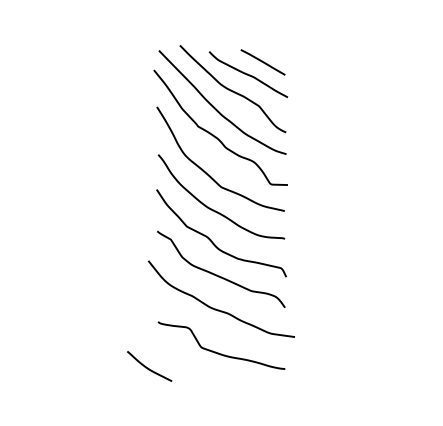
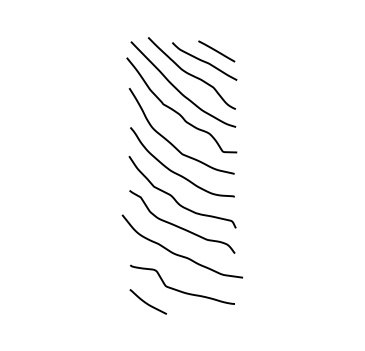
curve: (147, 367) -> (146, 302), moved

